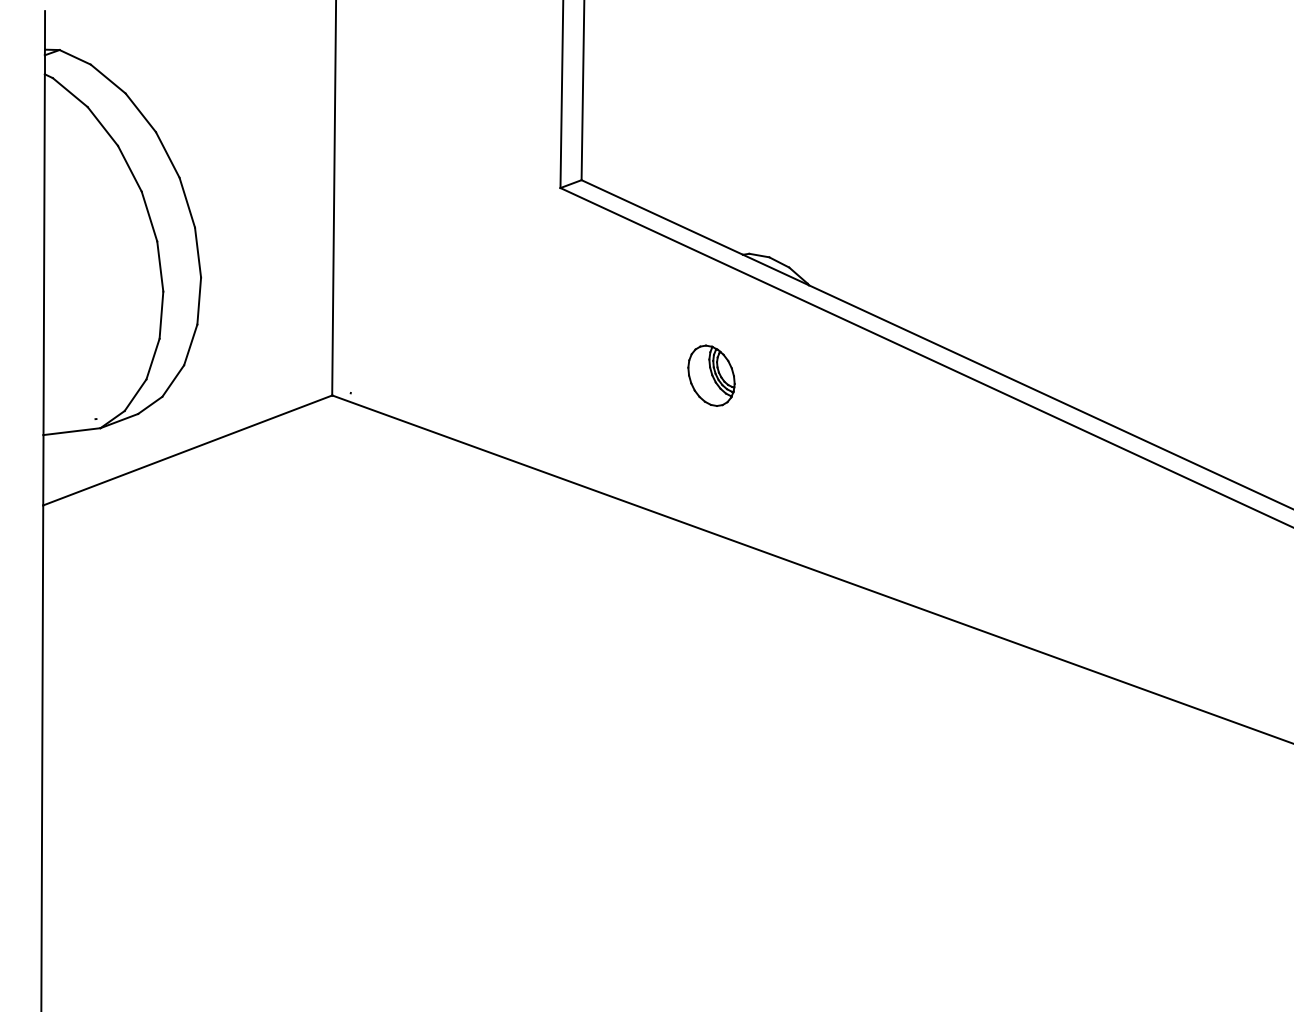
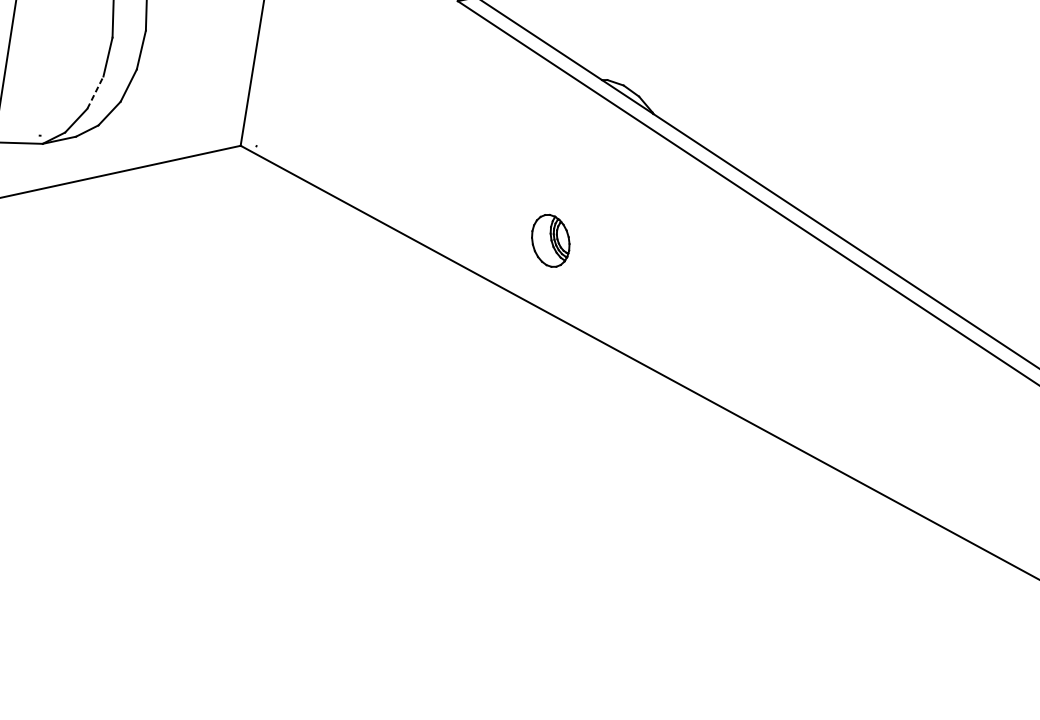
line: (153, 358) -> (95, 92), solid -> dashed
part: (711, 375) -> (550, 240), moved

